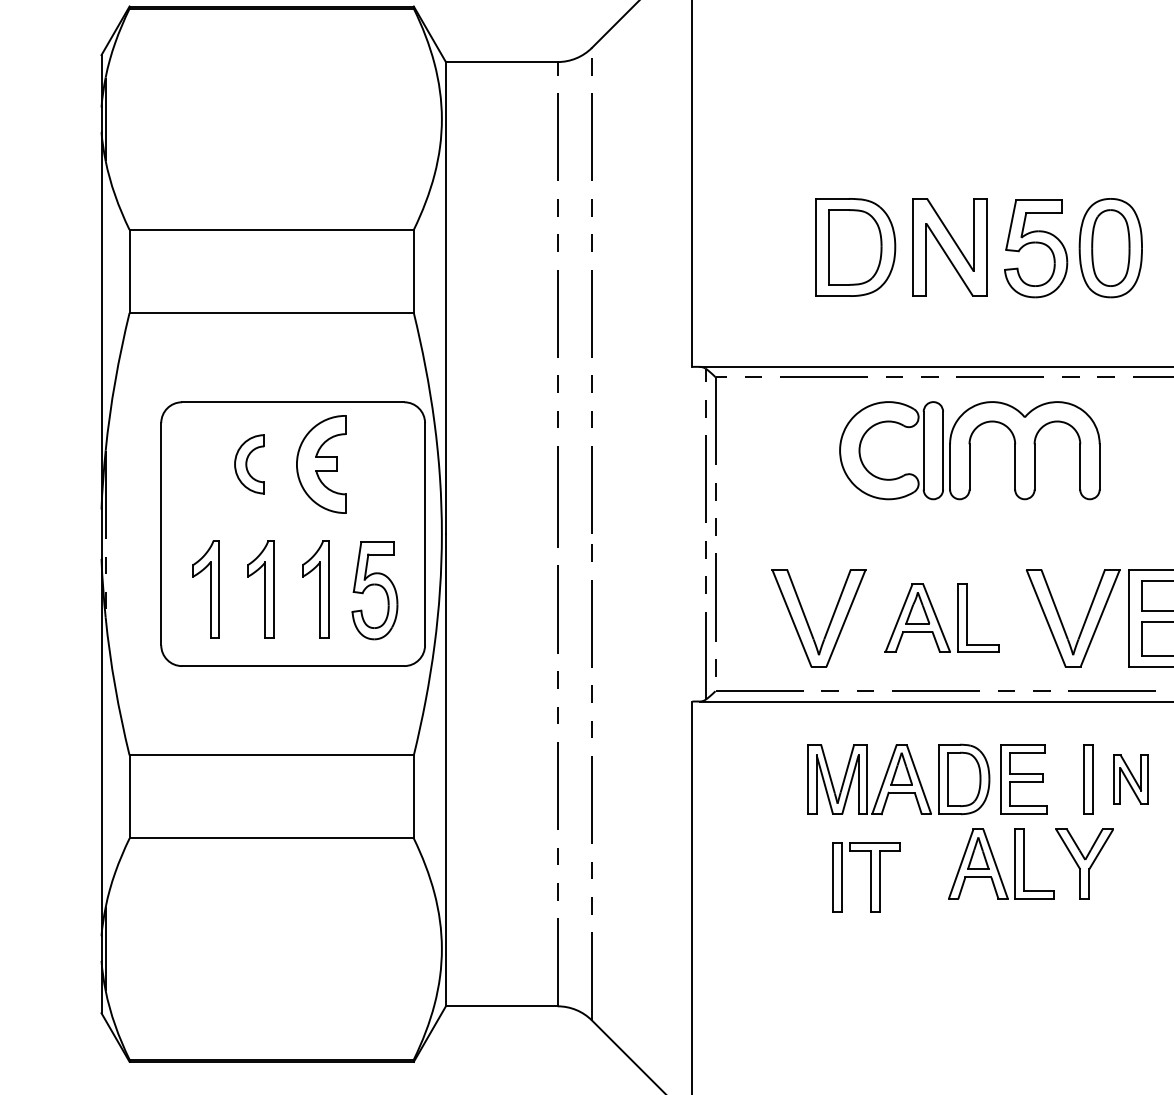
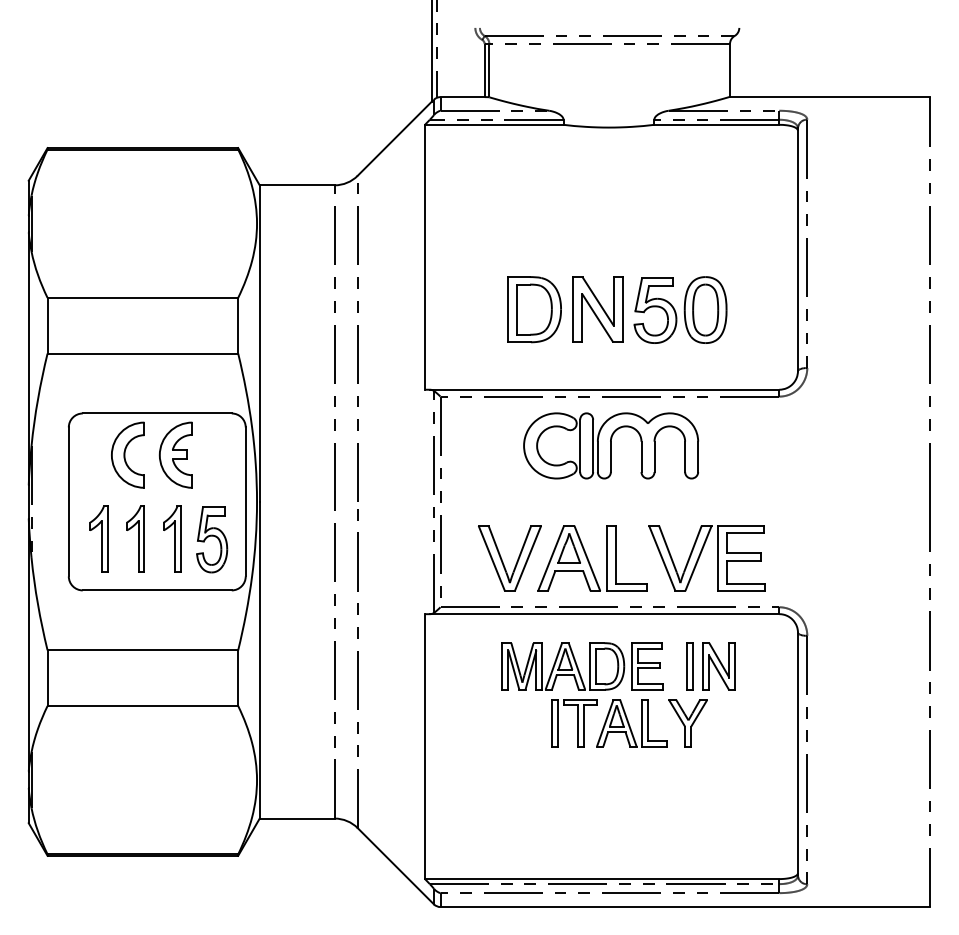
part: (248, 463) -> (127, 454), size x1.67
part: (942, 618) -> (592, 558), size x1.43
part: (1129, 779) -> (718, 666), size x1.43
part: (866, 877) -> (574, 723), moved

